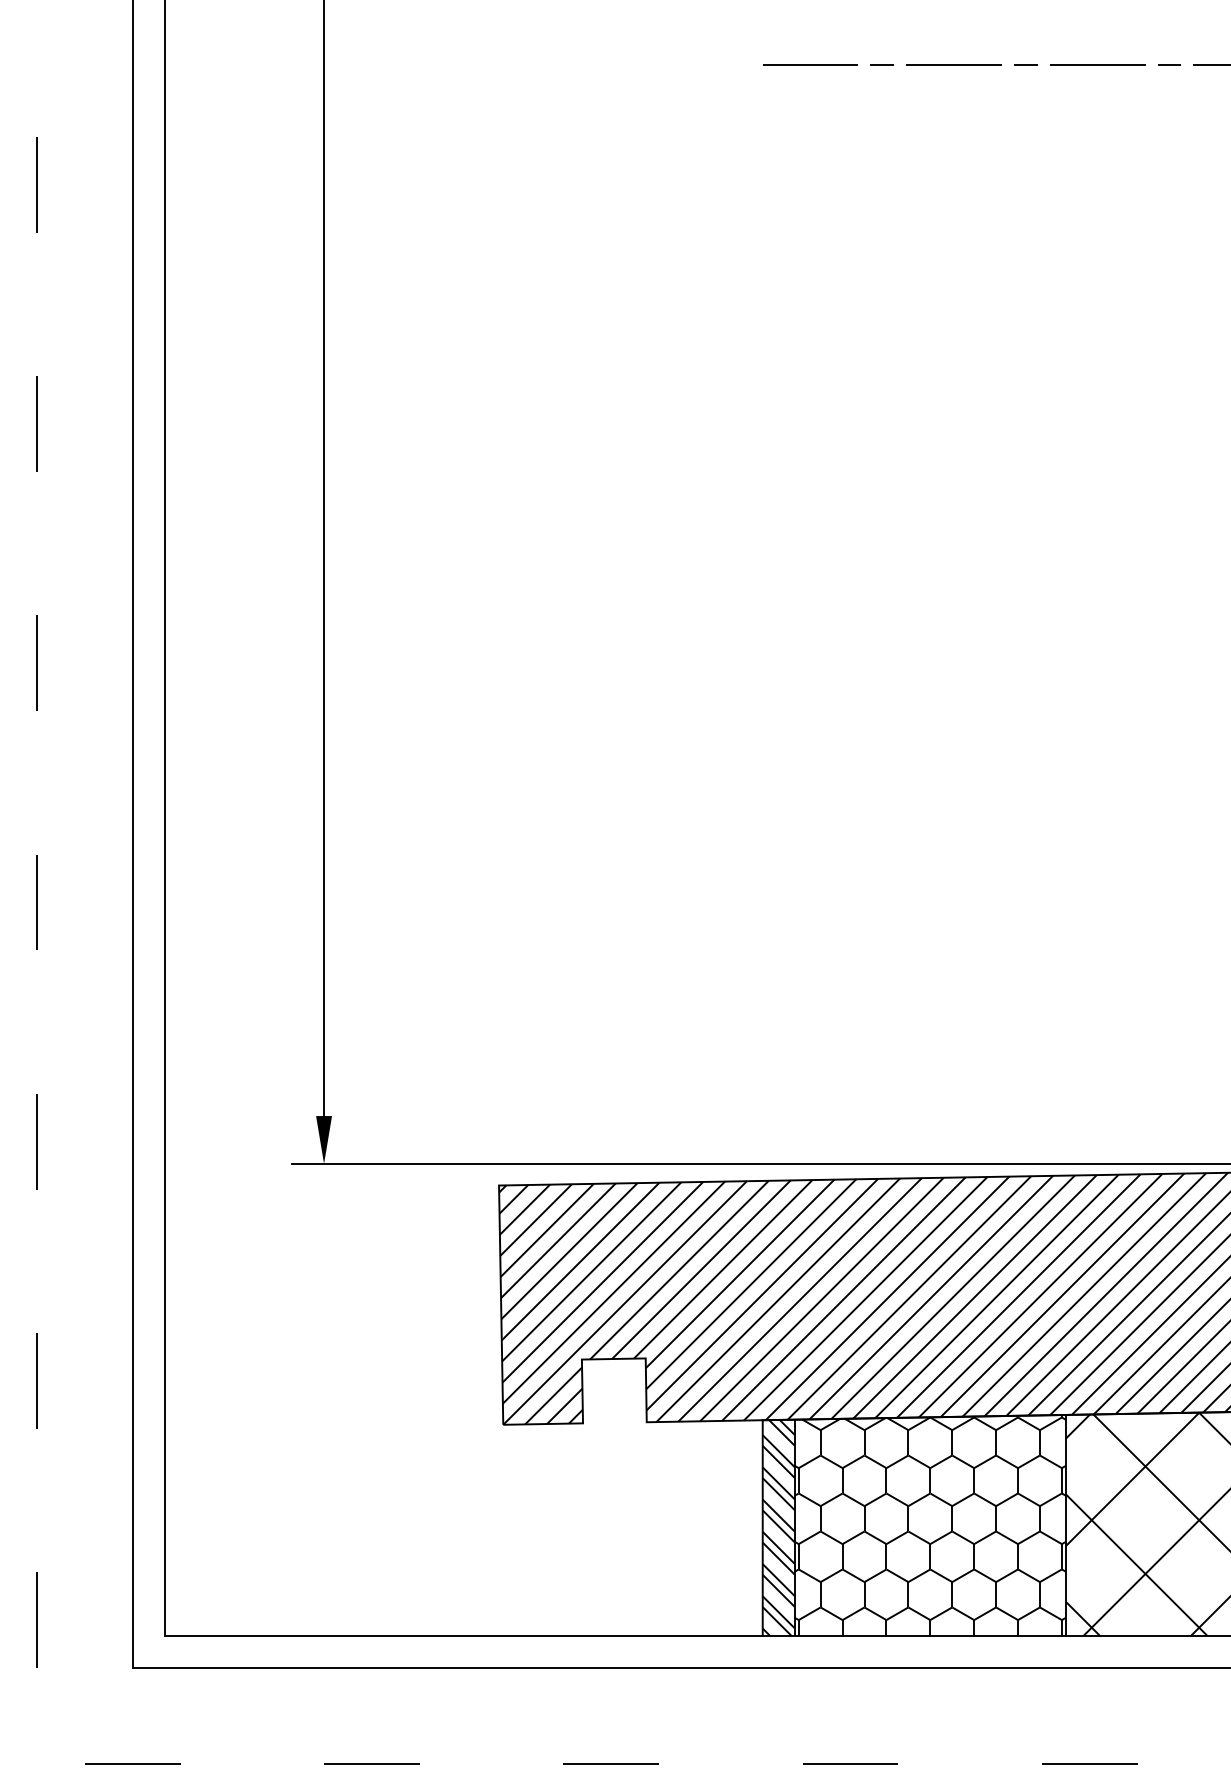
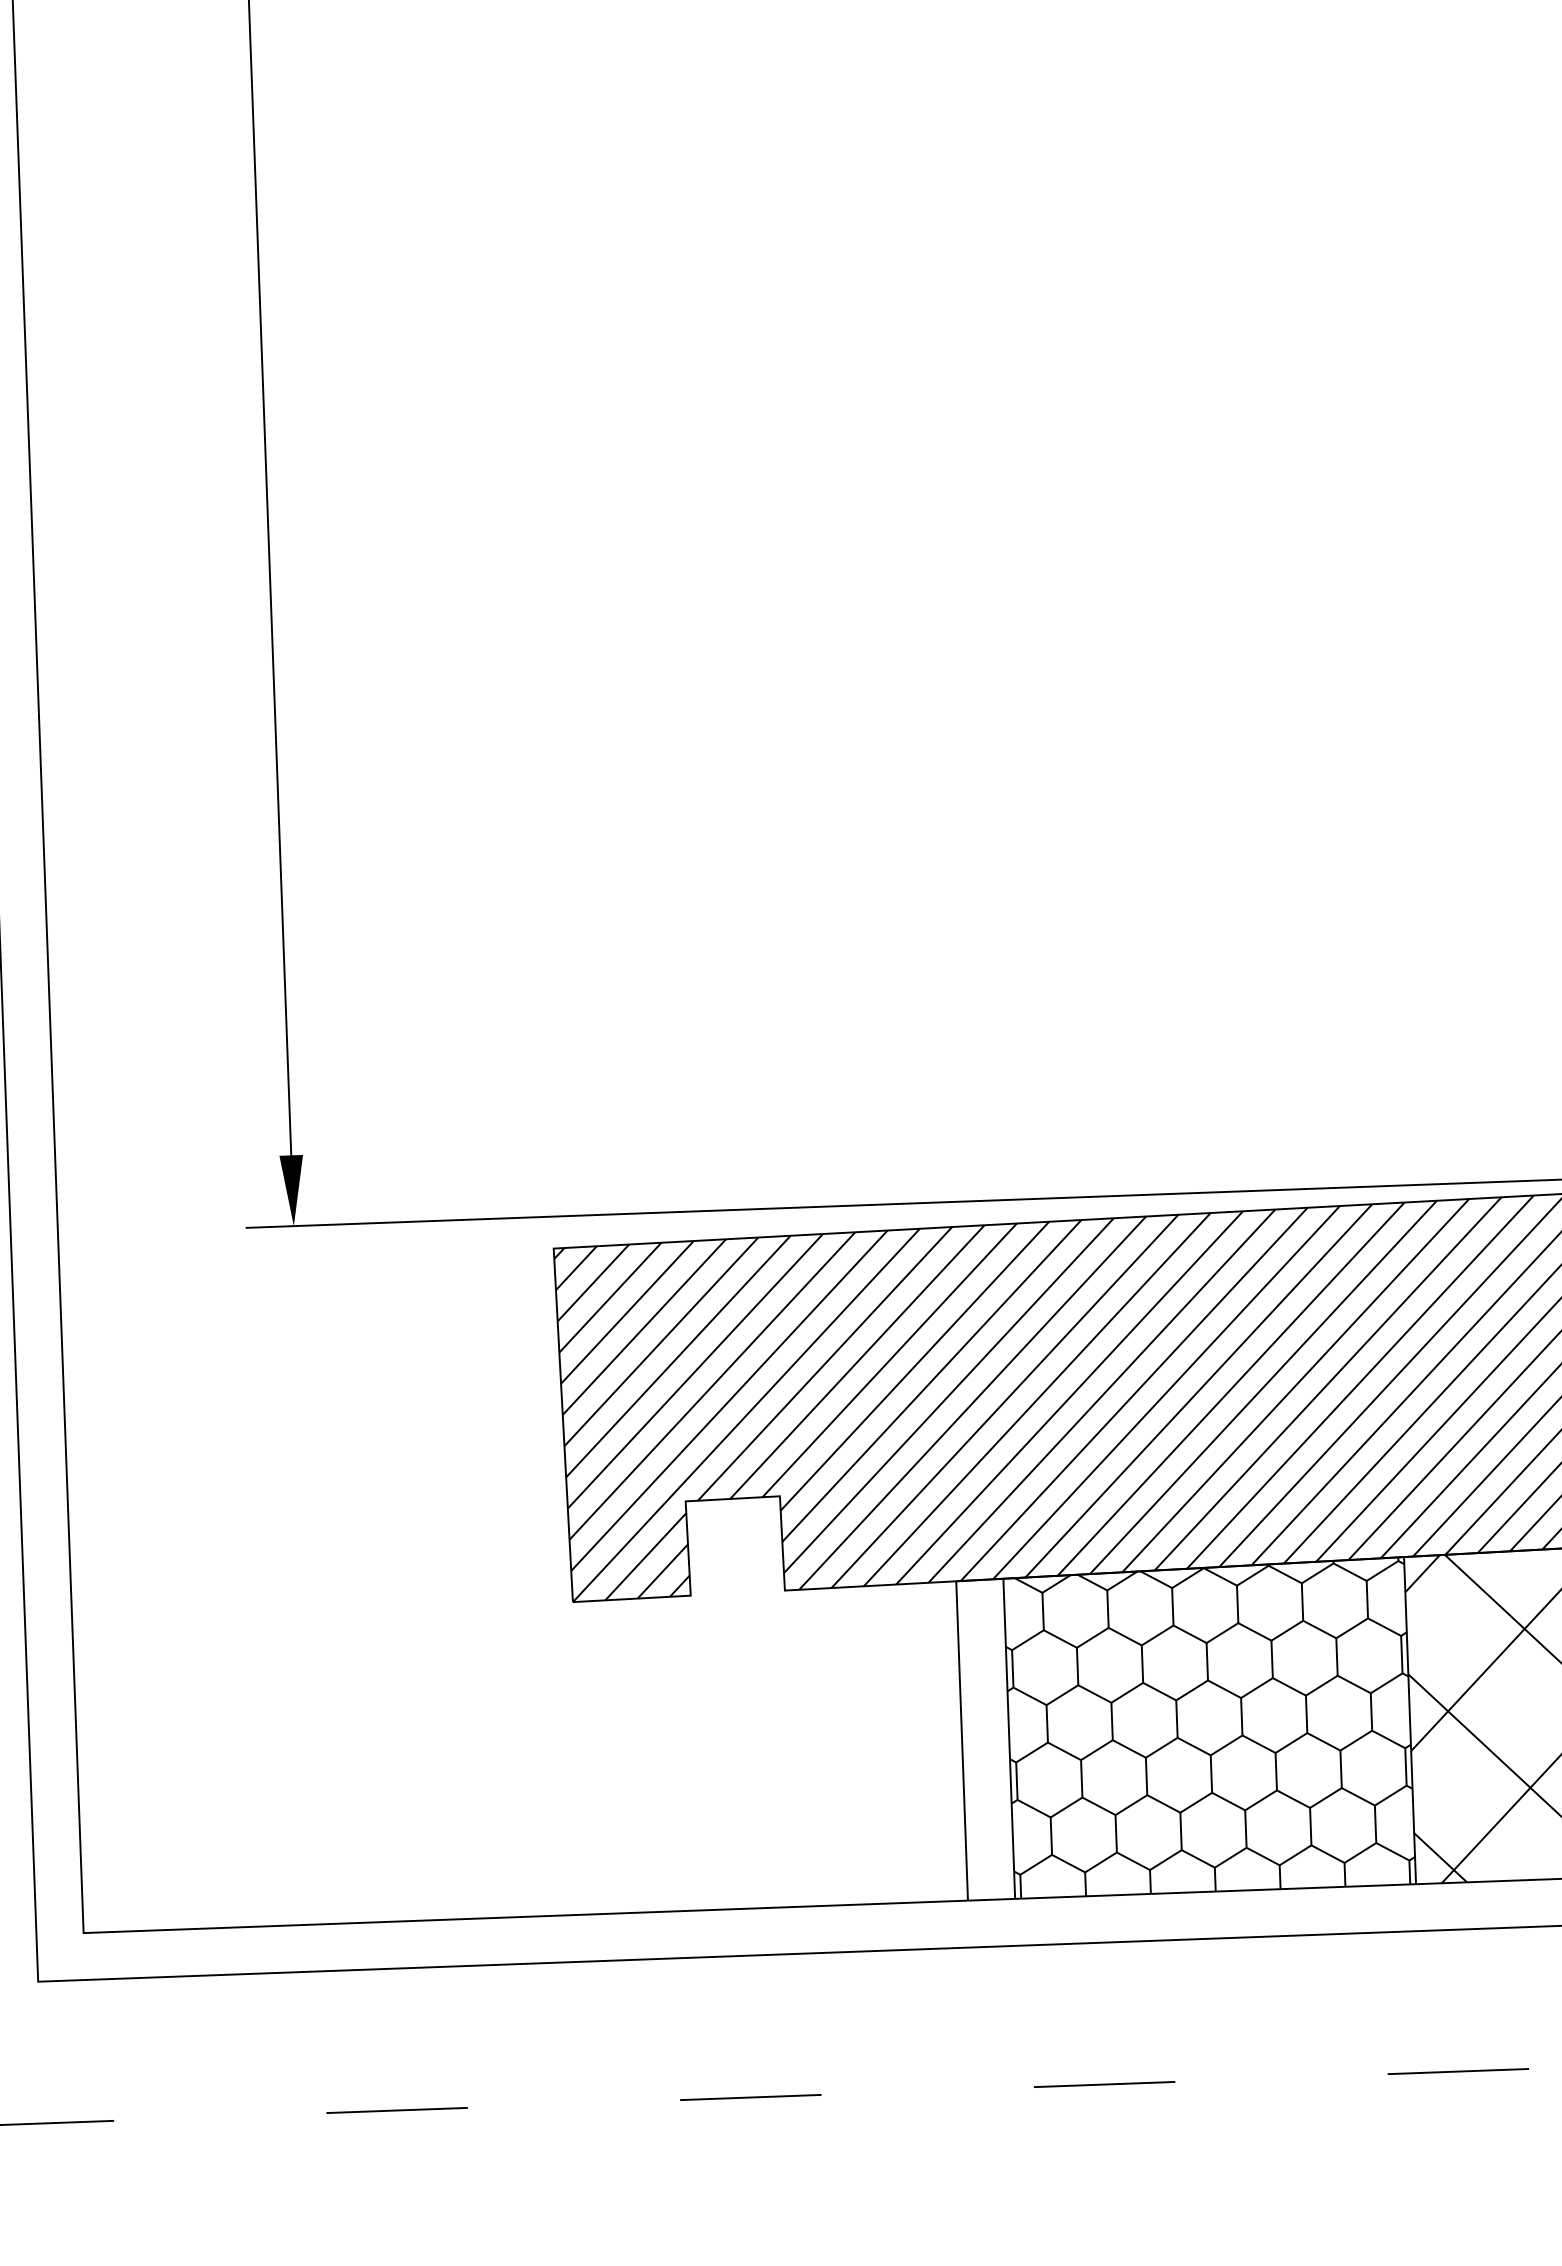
hatch: (778, 1527) -> (985, 1739), removed

